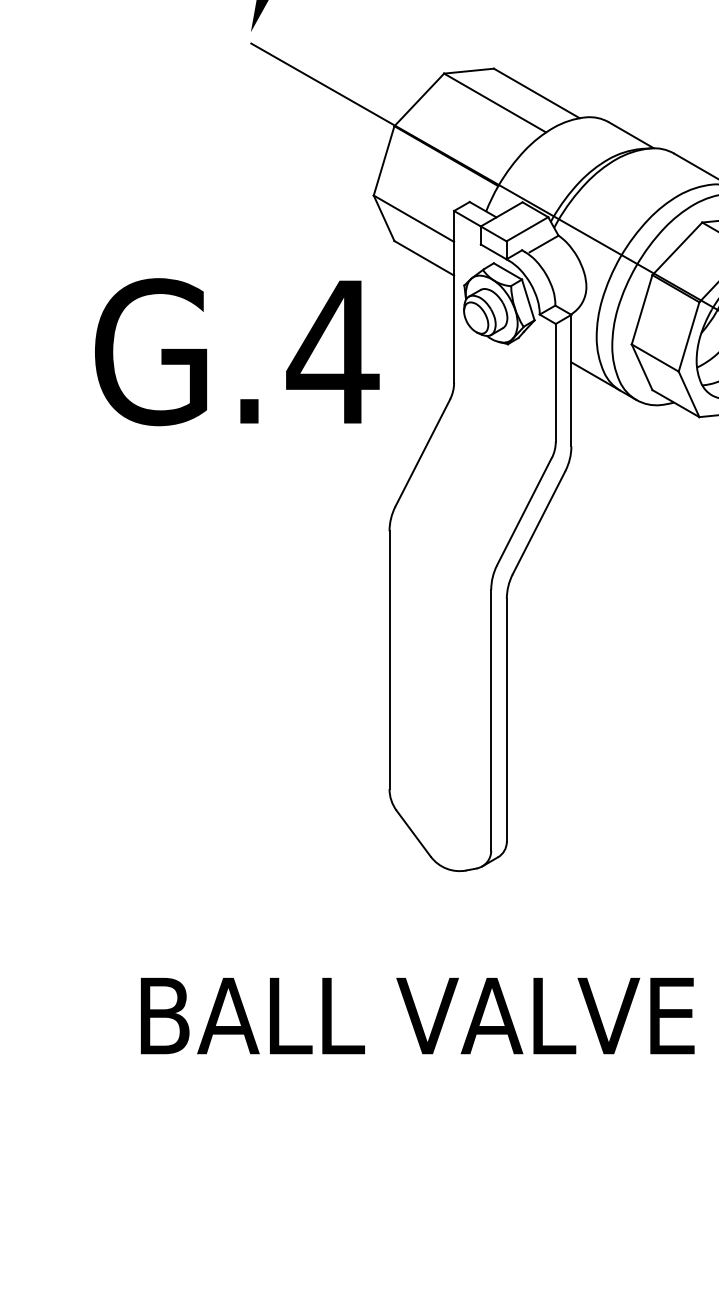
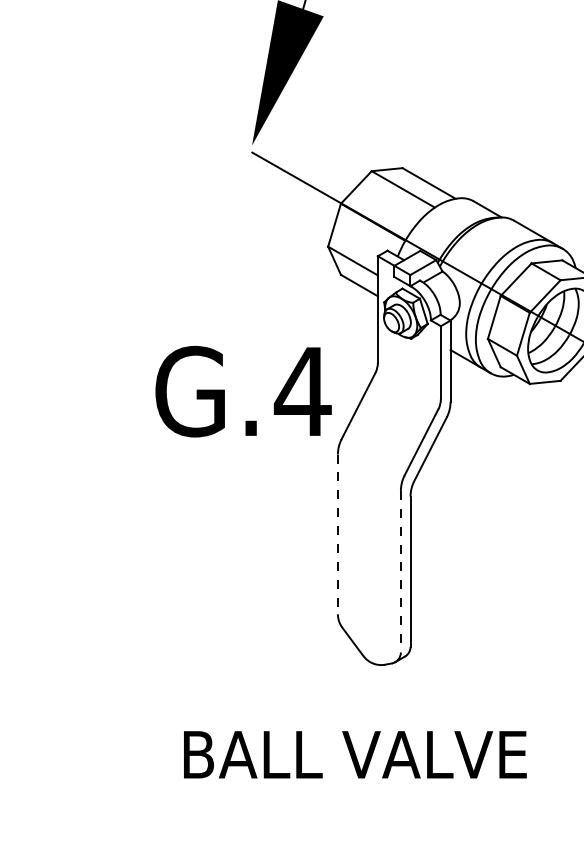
text: (237, 351) -> (243, 391), moved
line: (388, 660) -> (337, 534), solid -> dashed
line: (490, 720) -> (400, 571), solid -> dashed

